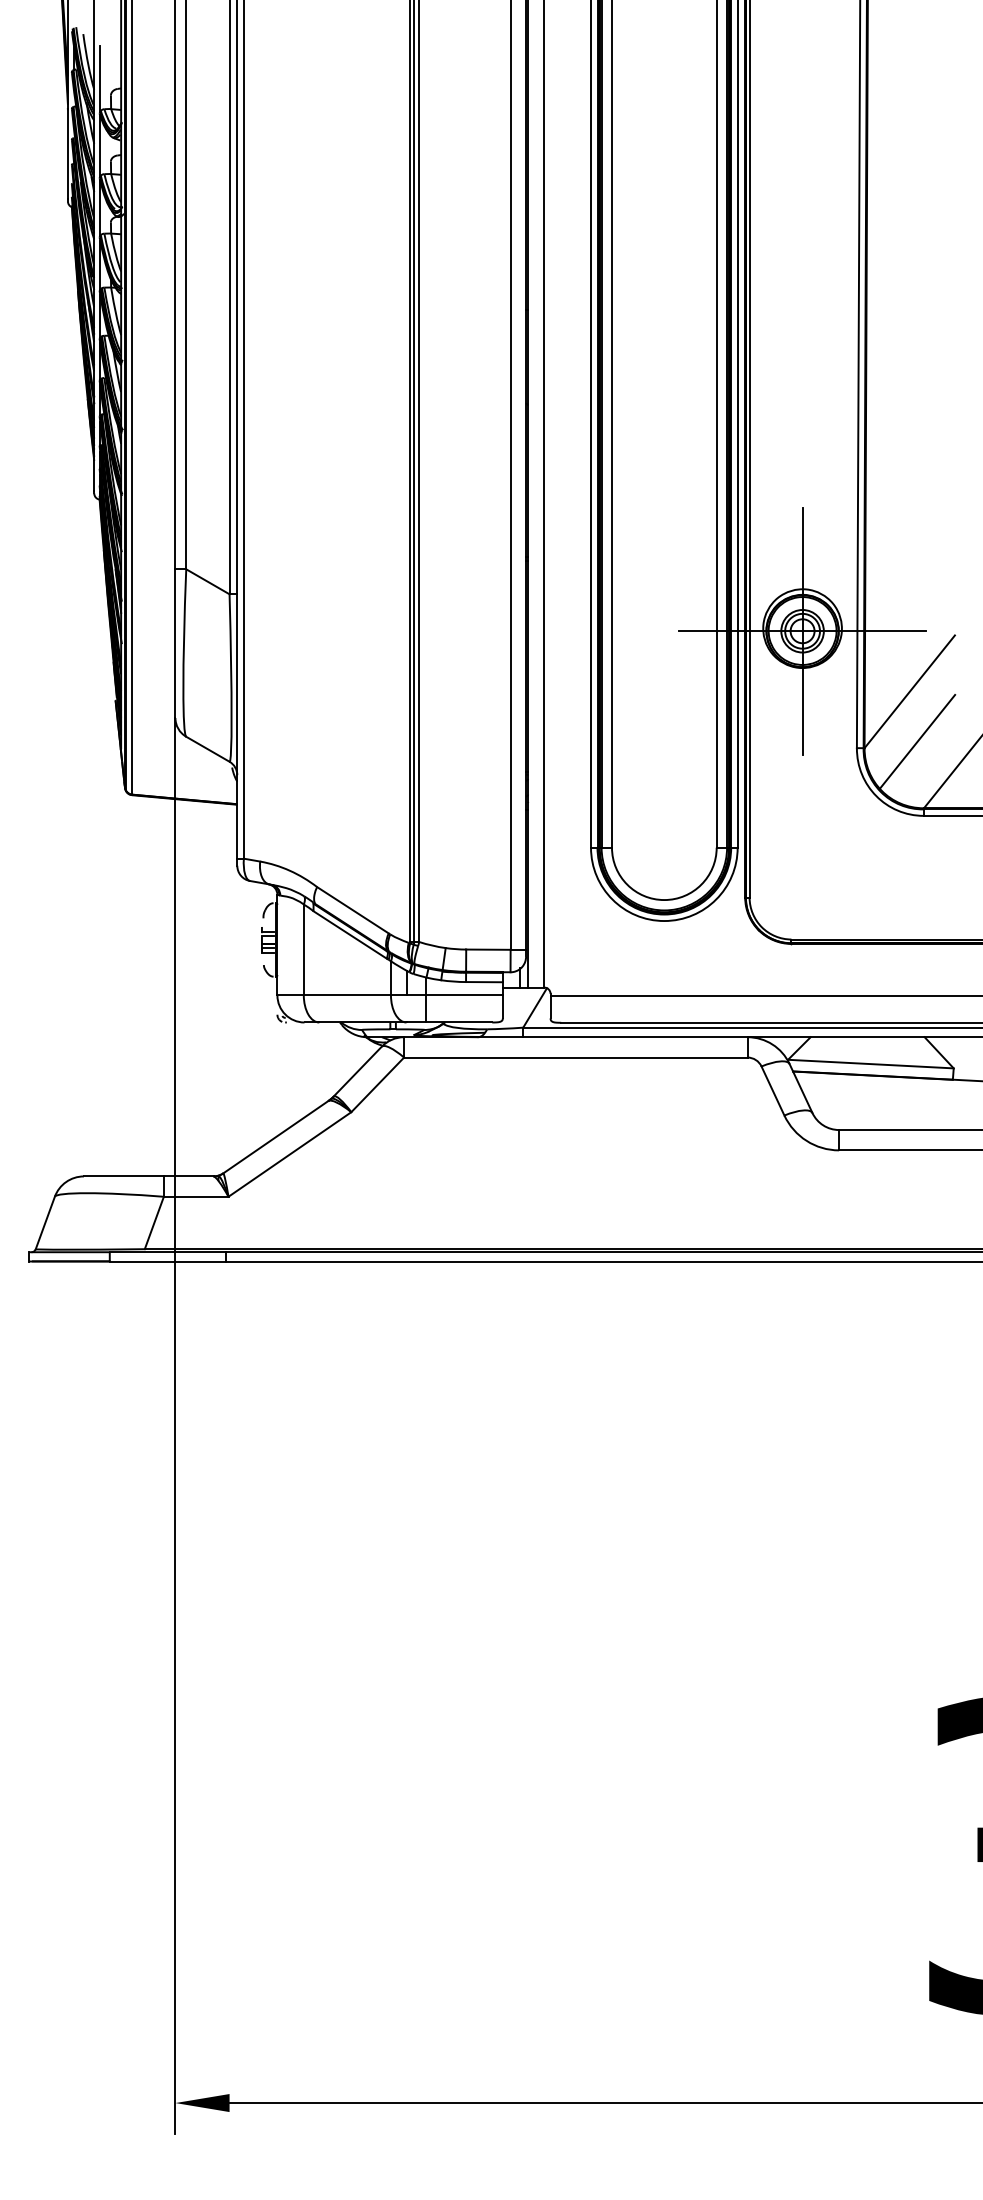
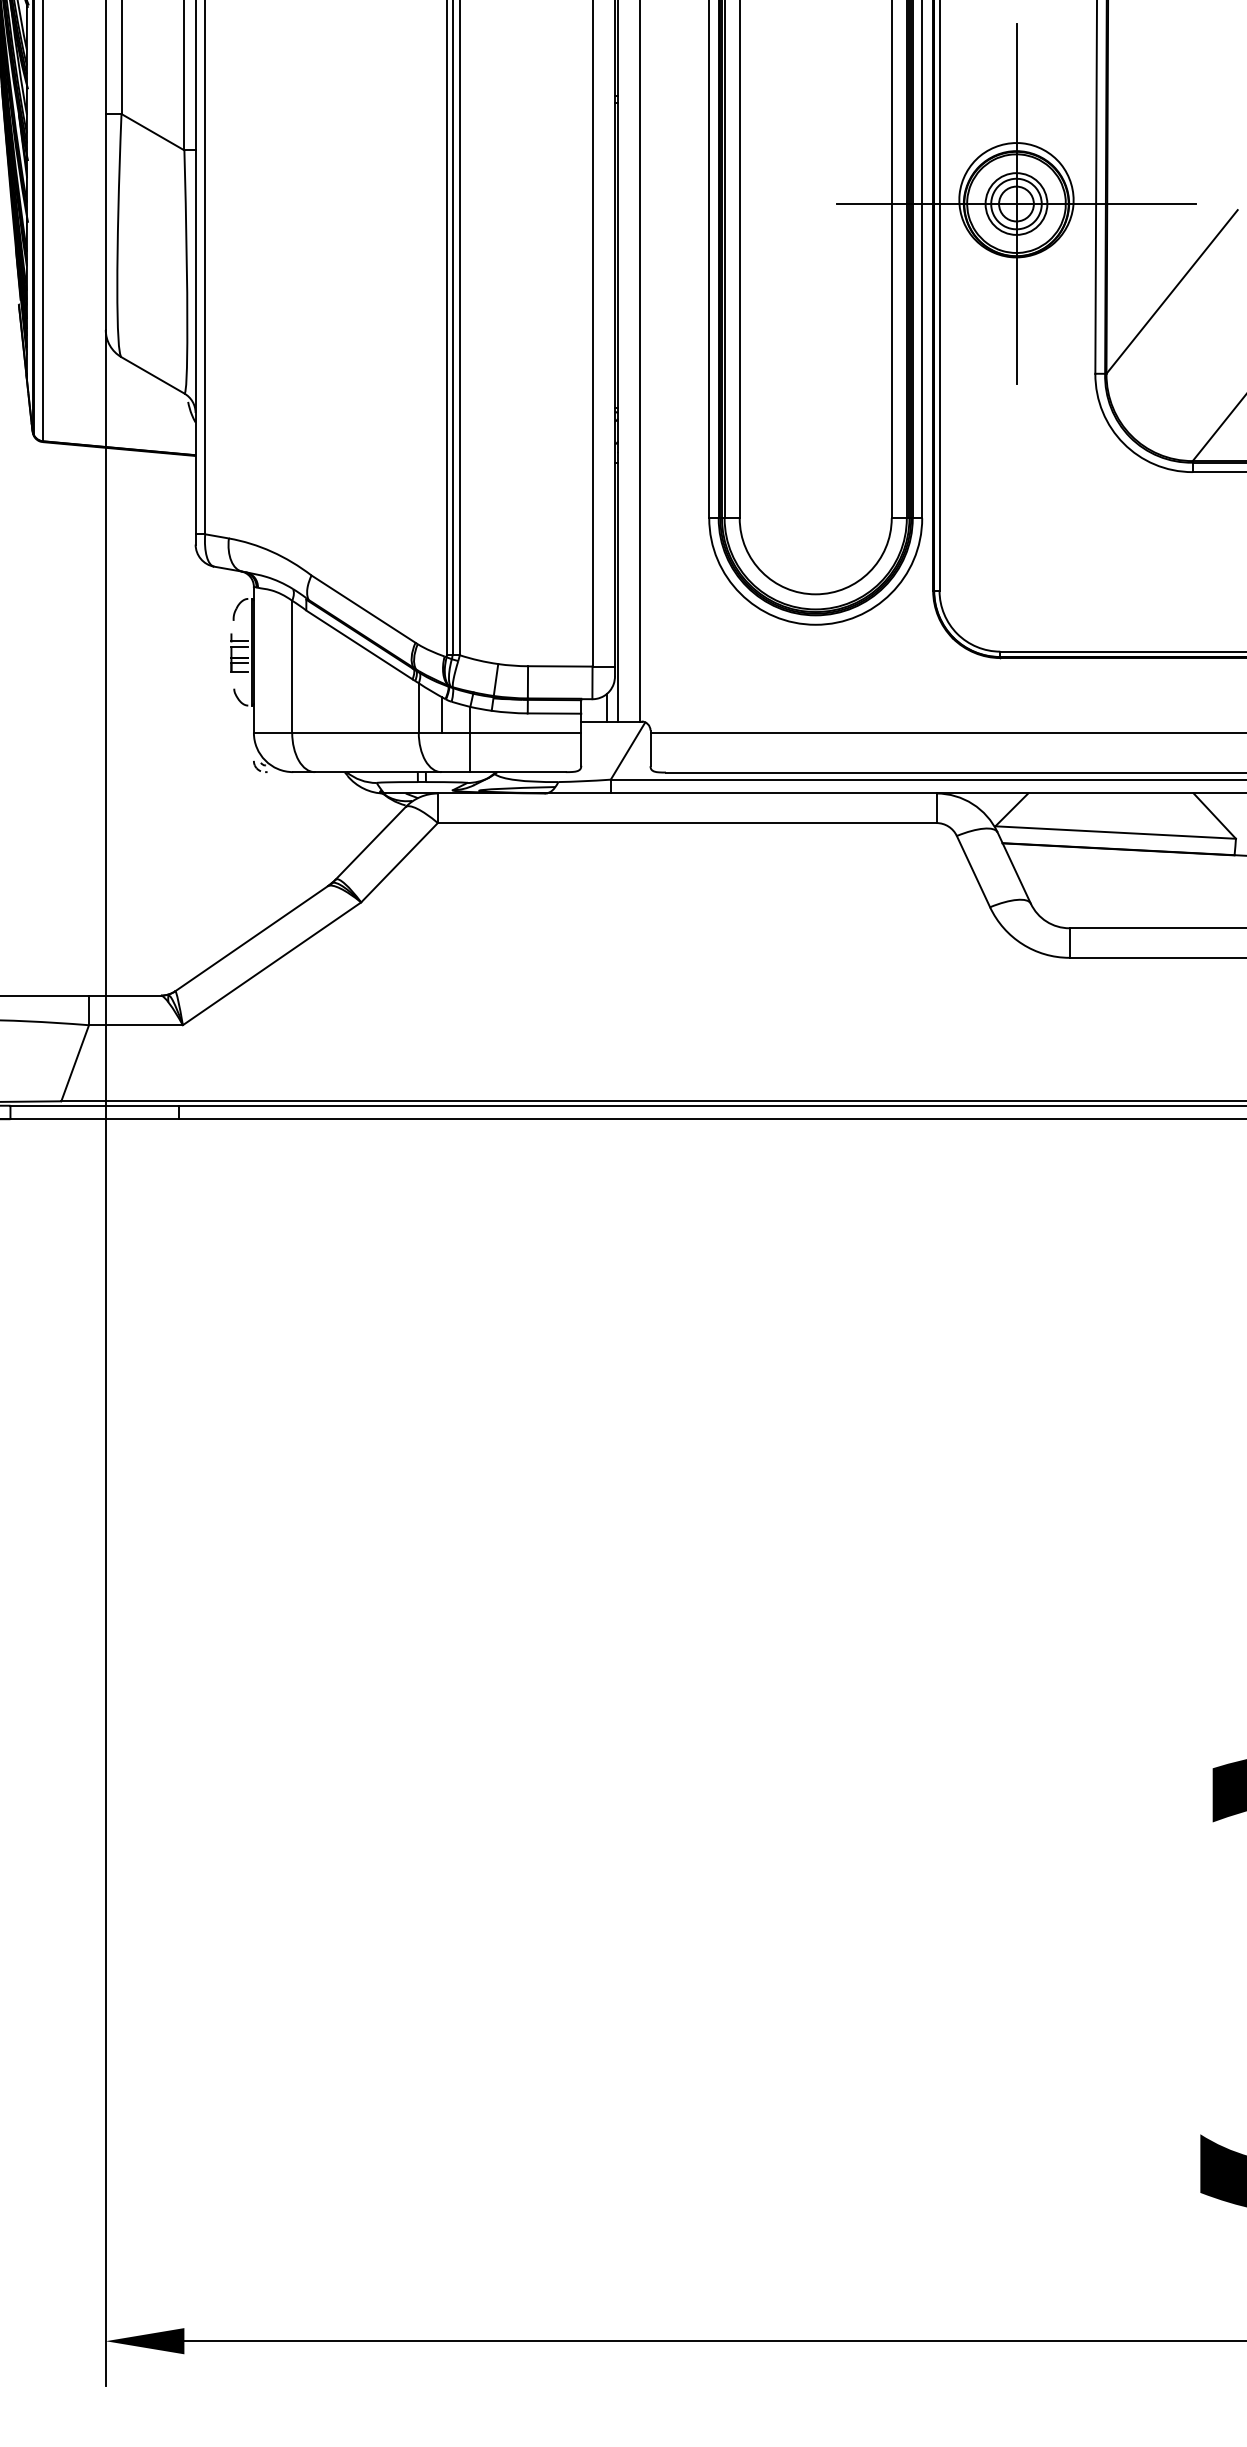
line: (917, 741) -> (1183, 364), removed

